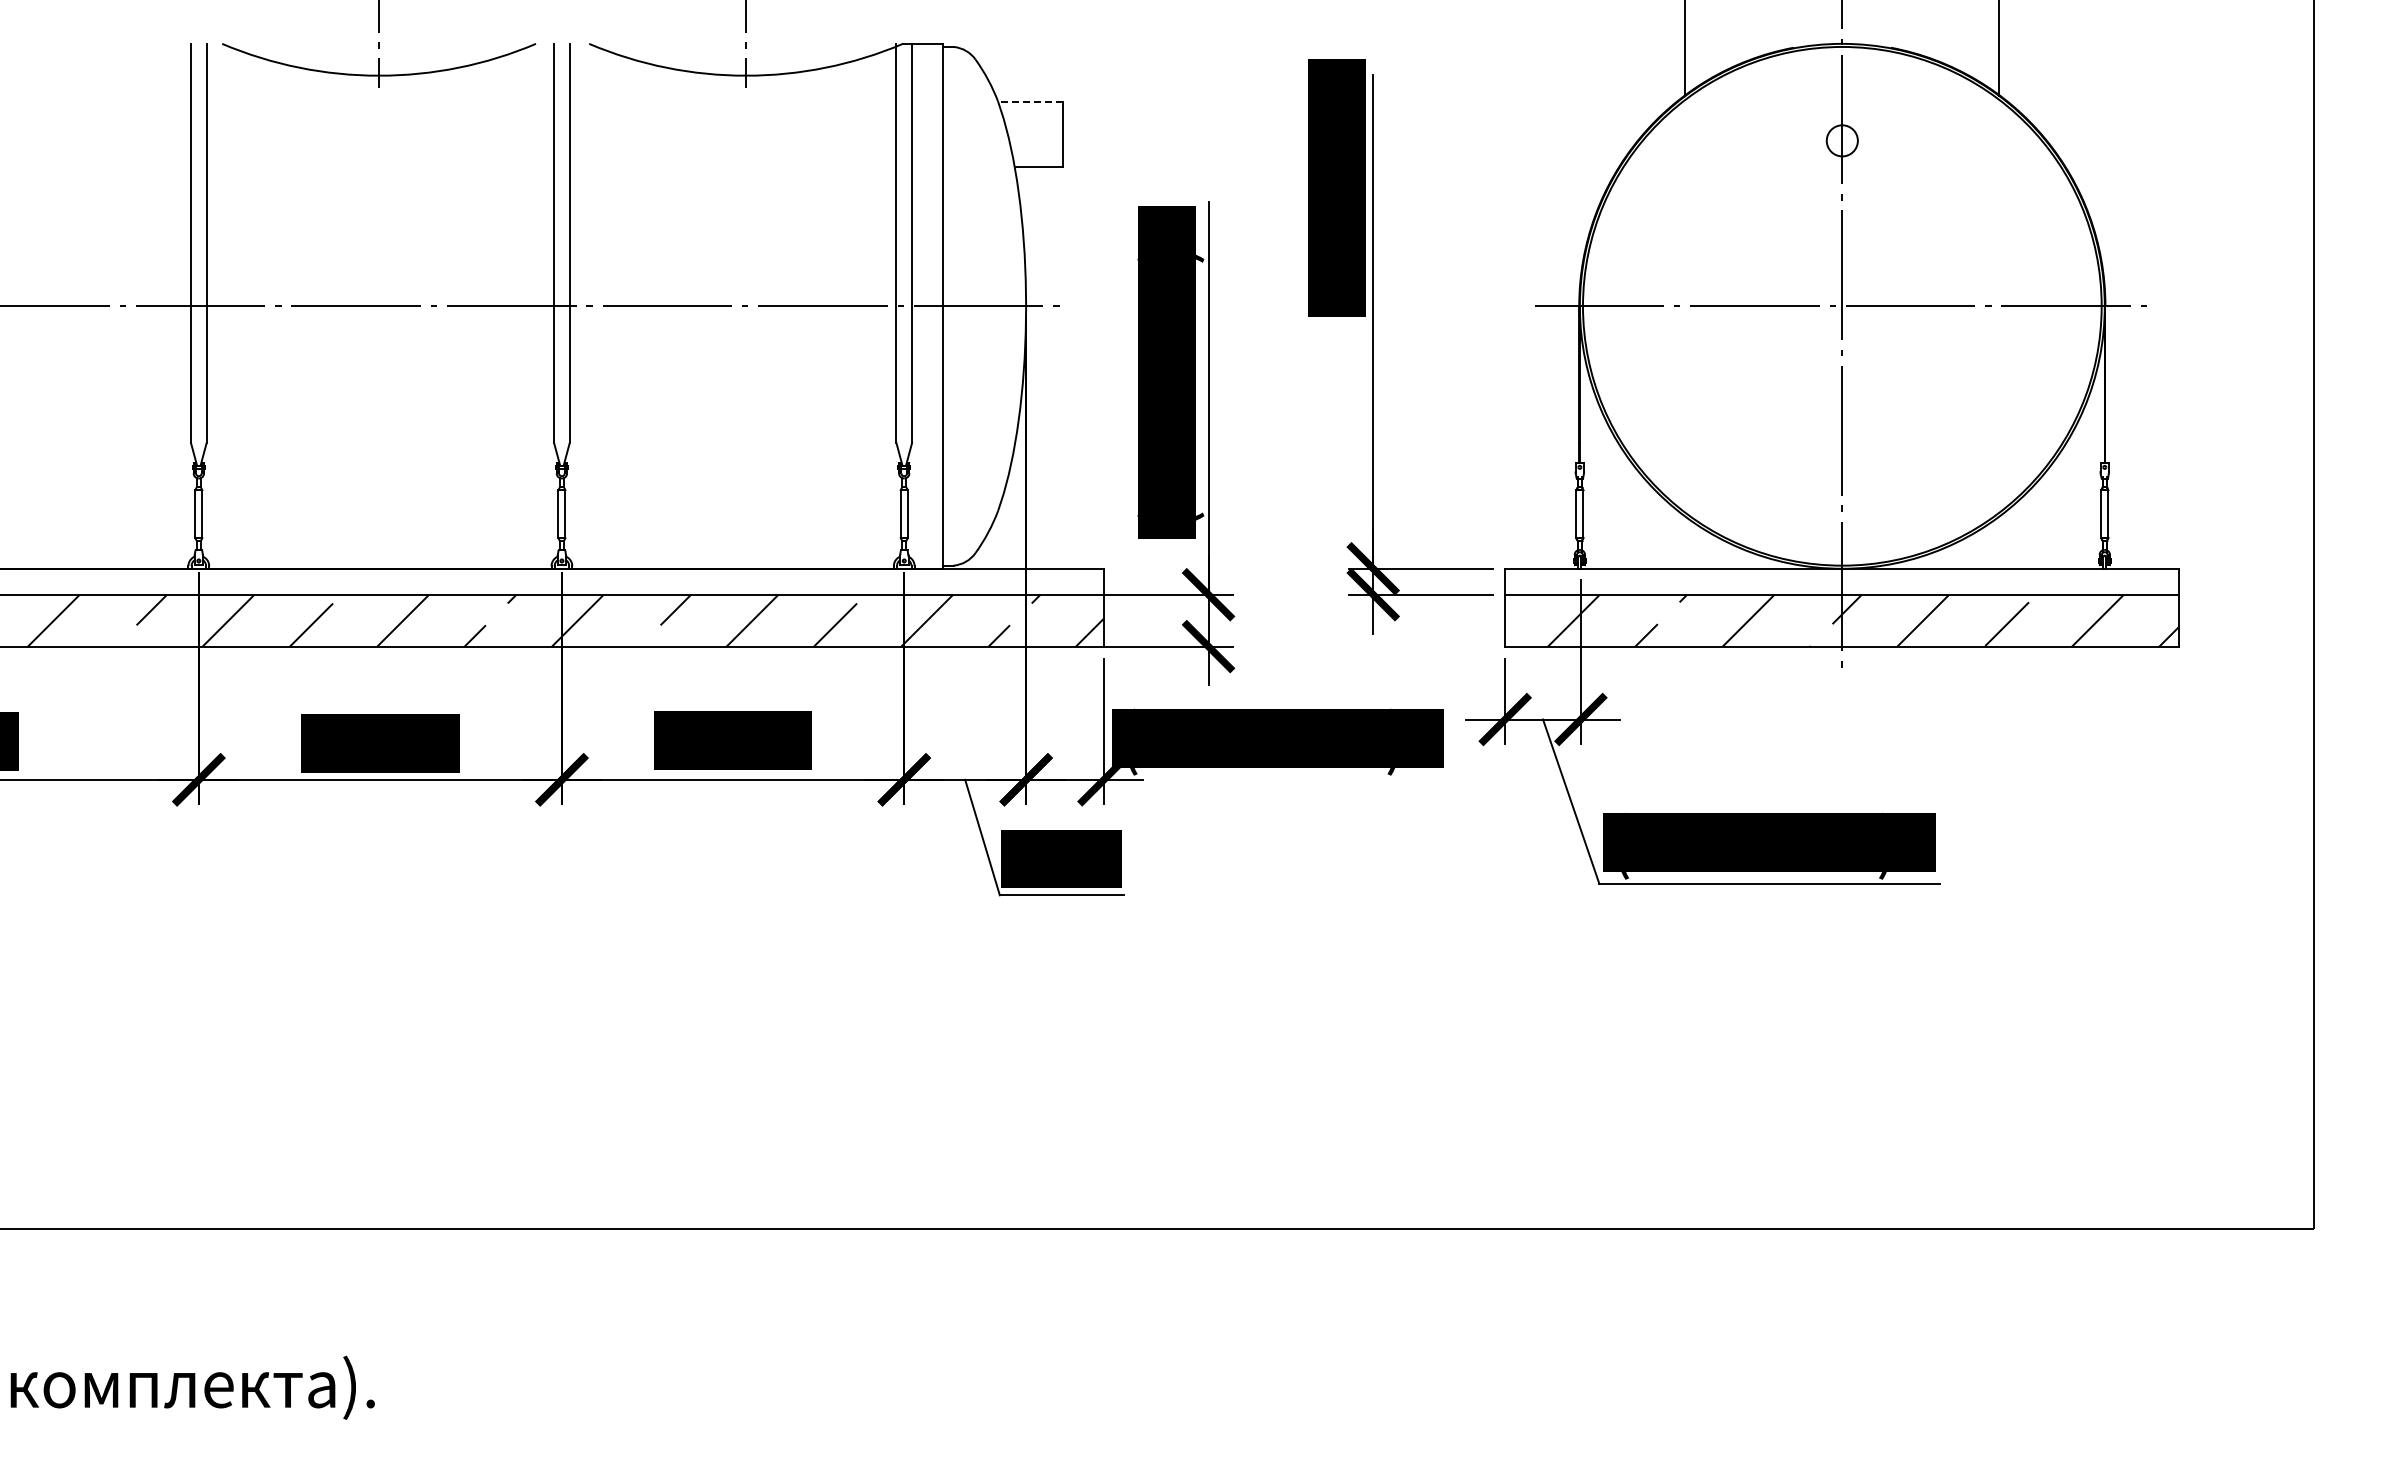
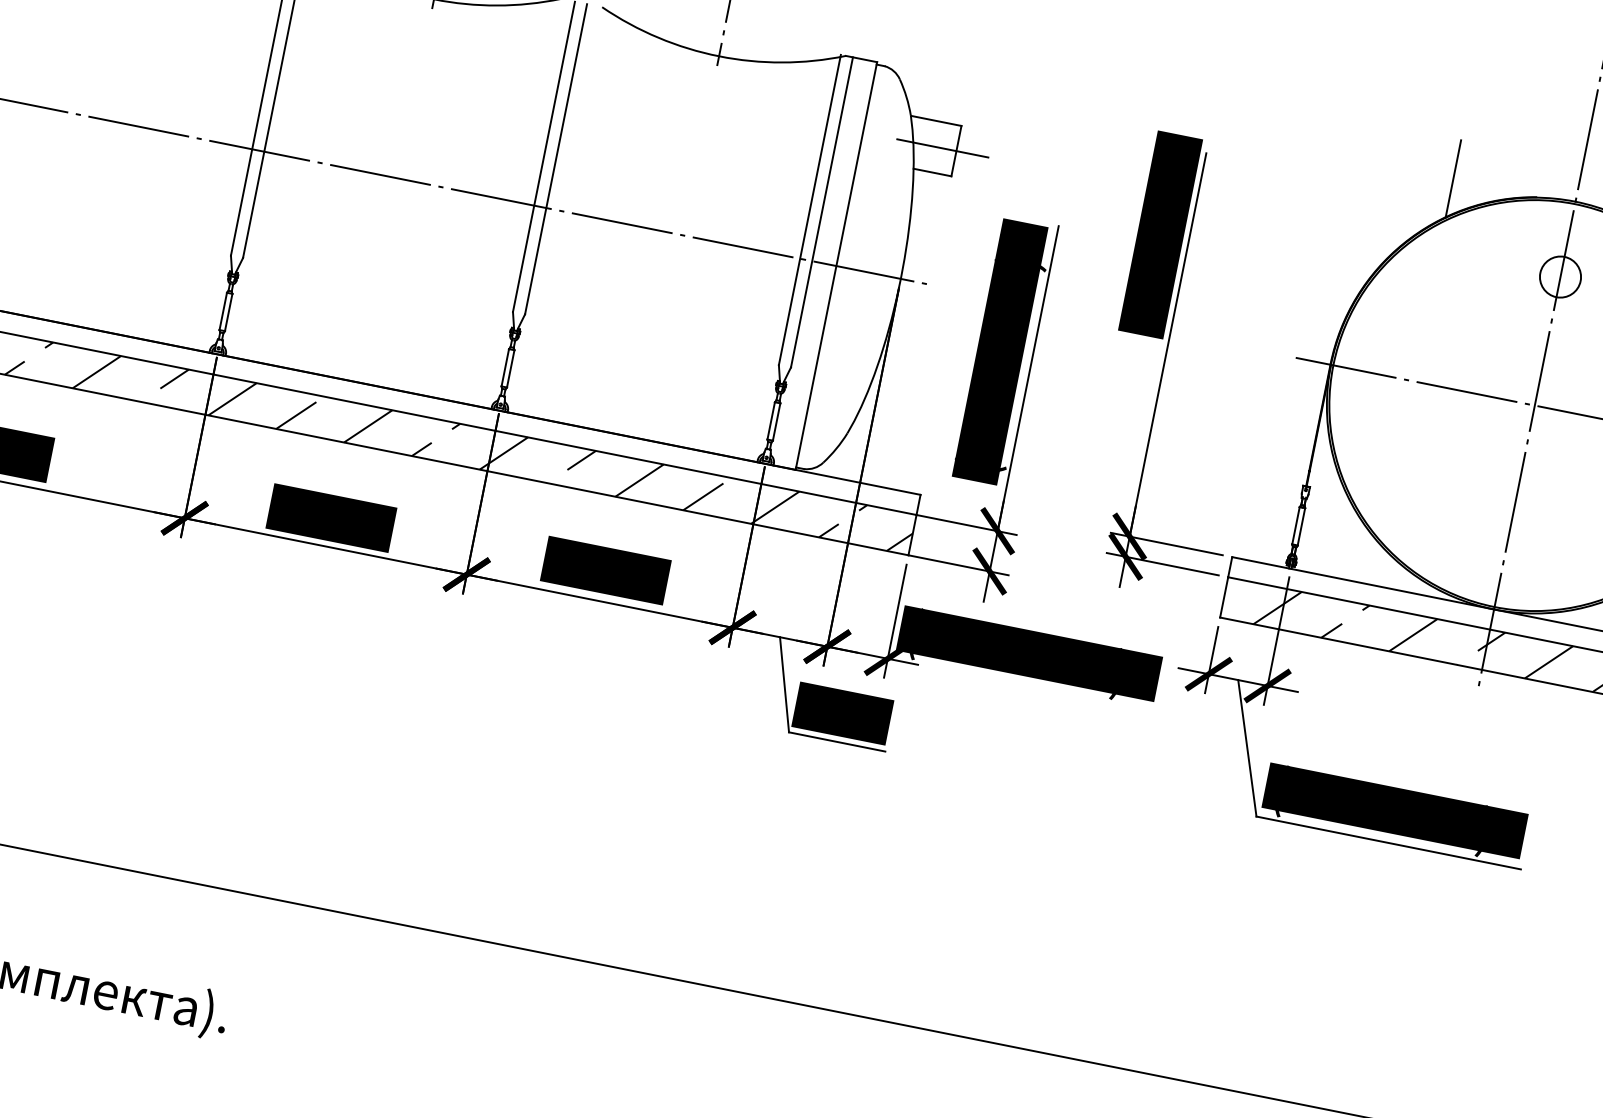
line: (1031, 101) -> (936, 120), dashed -> solid
line: (1045, 134) -> (942, 148), added
circle: (1842, 140) -> (1560, 276), size x1.67

